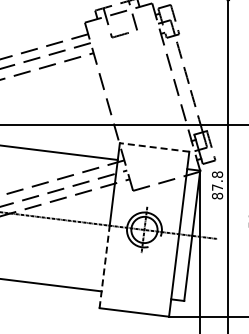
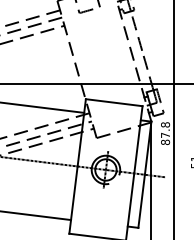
line: (154, 147) -> (114, 102), dashed -> solid
line: (104, 266) -> (73, 199), dashed -> solid

